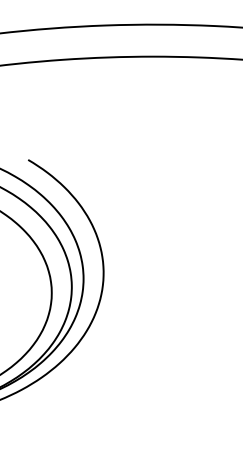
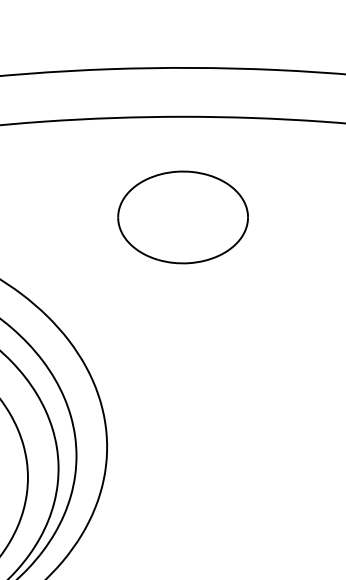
part: (153, 122) -> (183, 217), added

